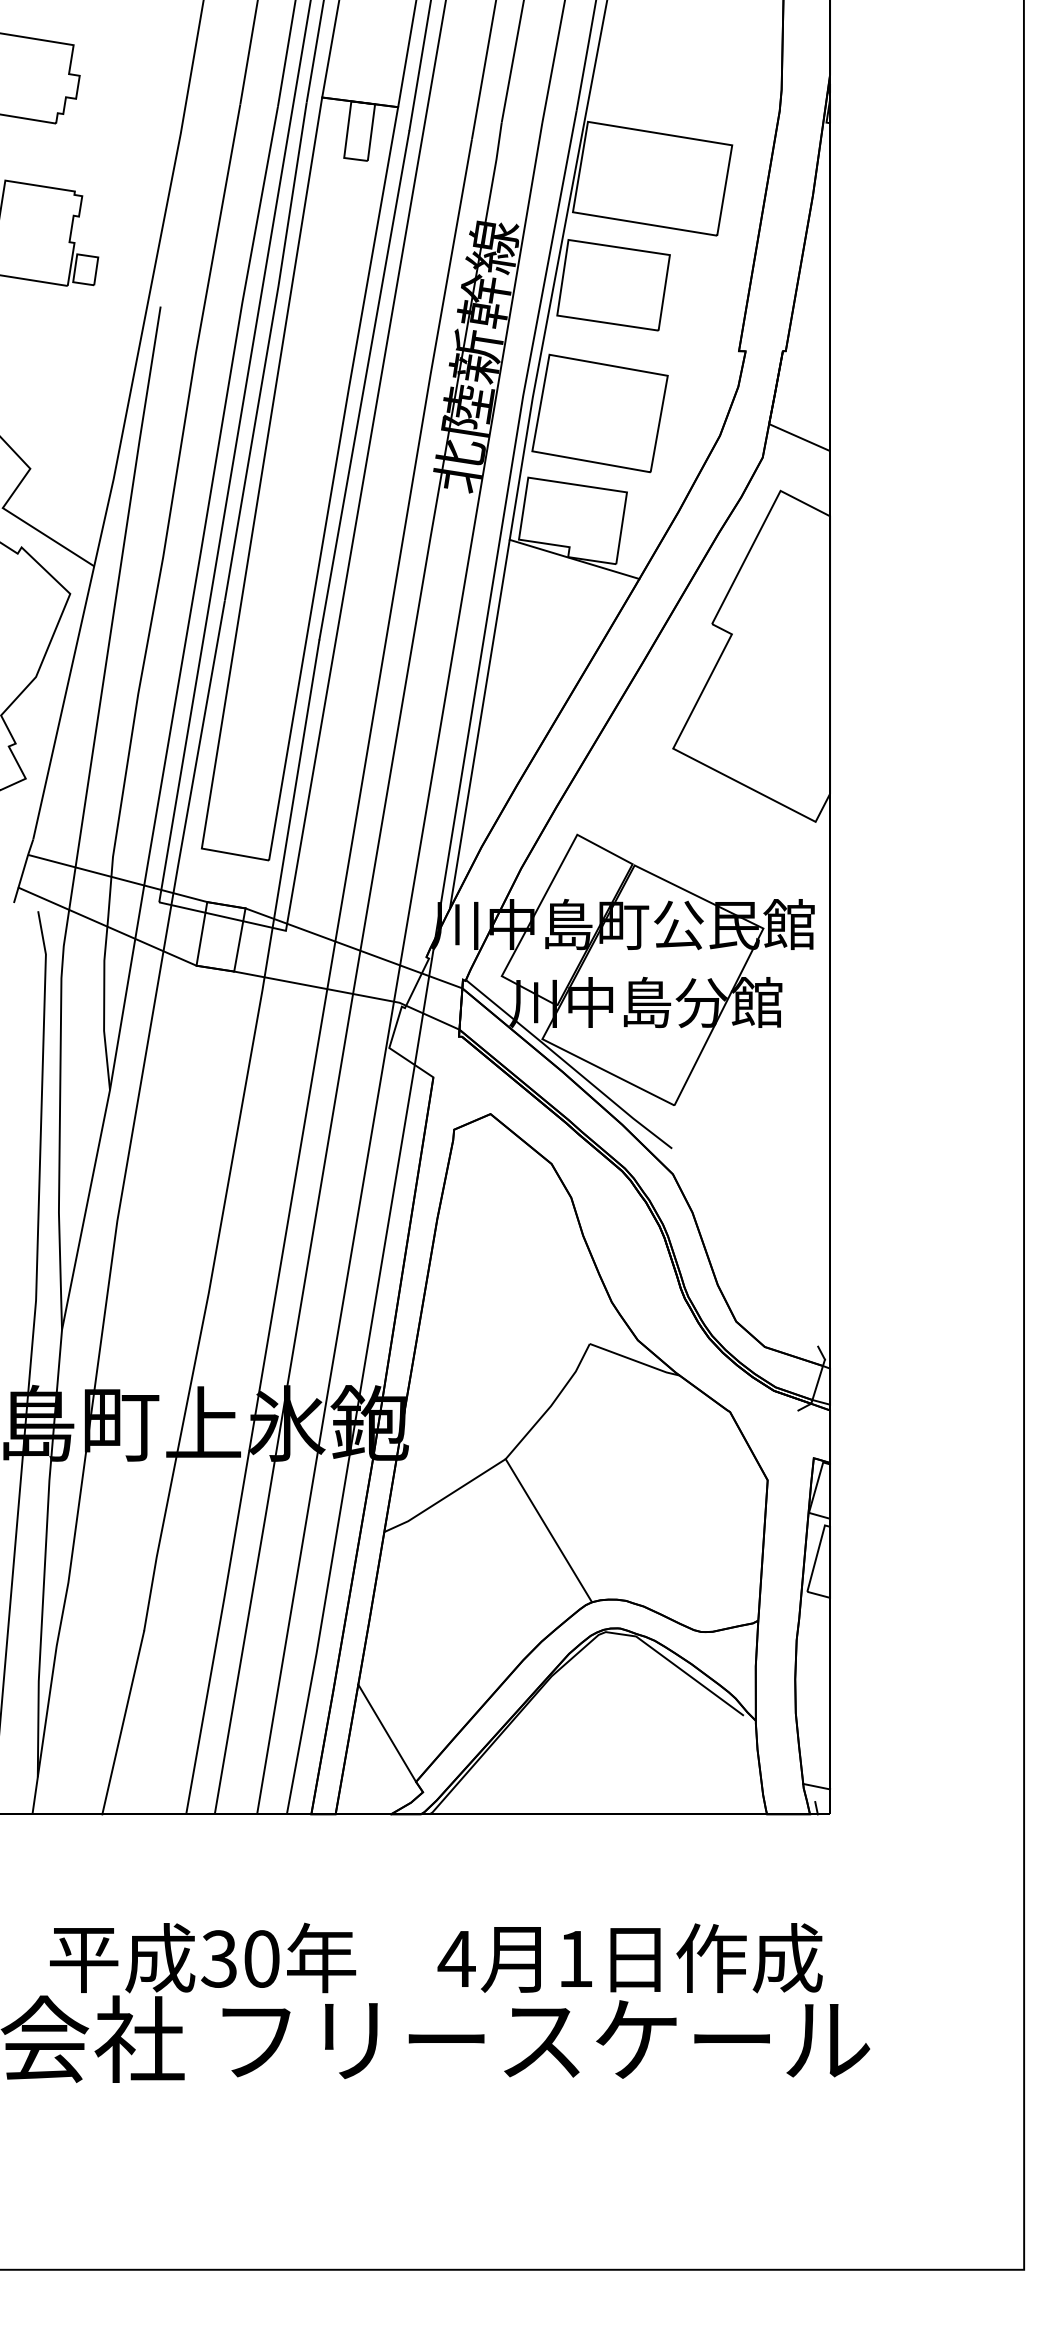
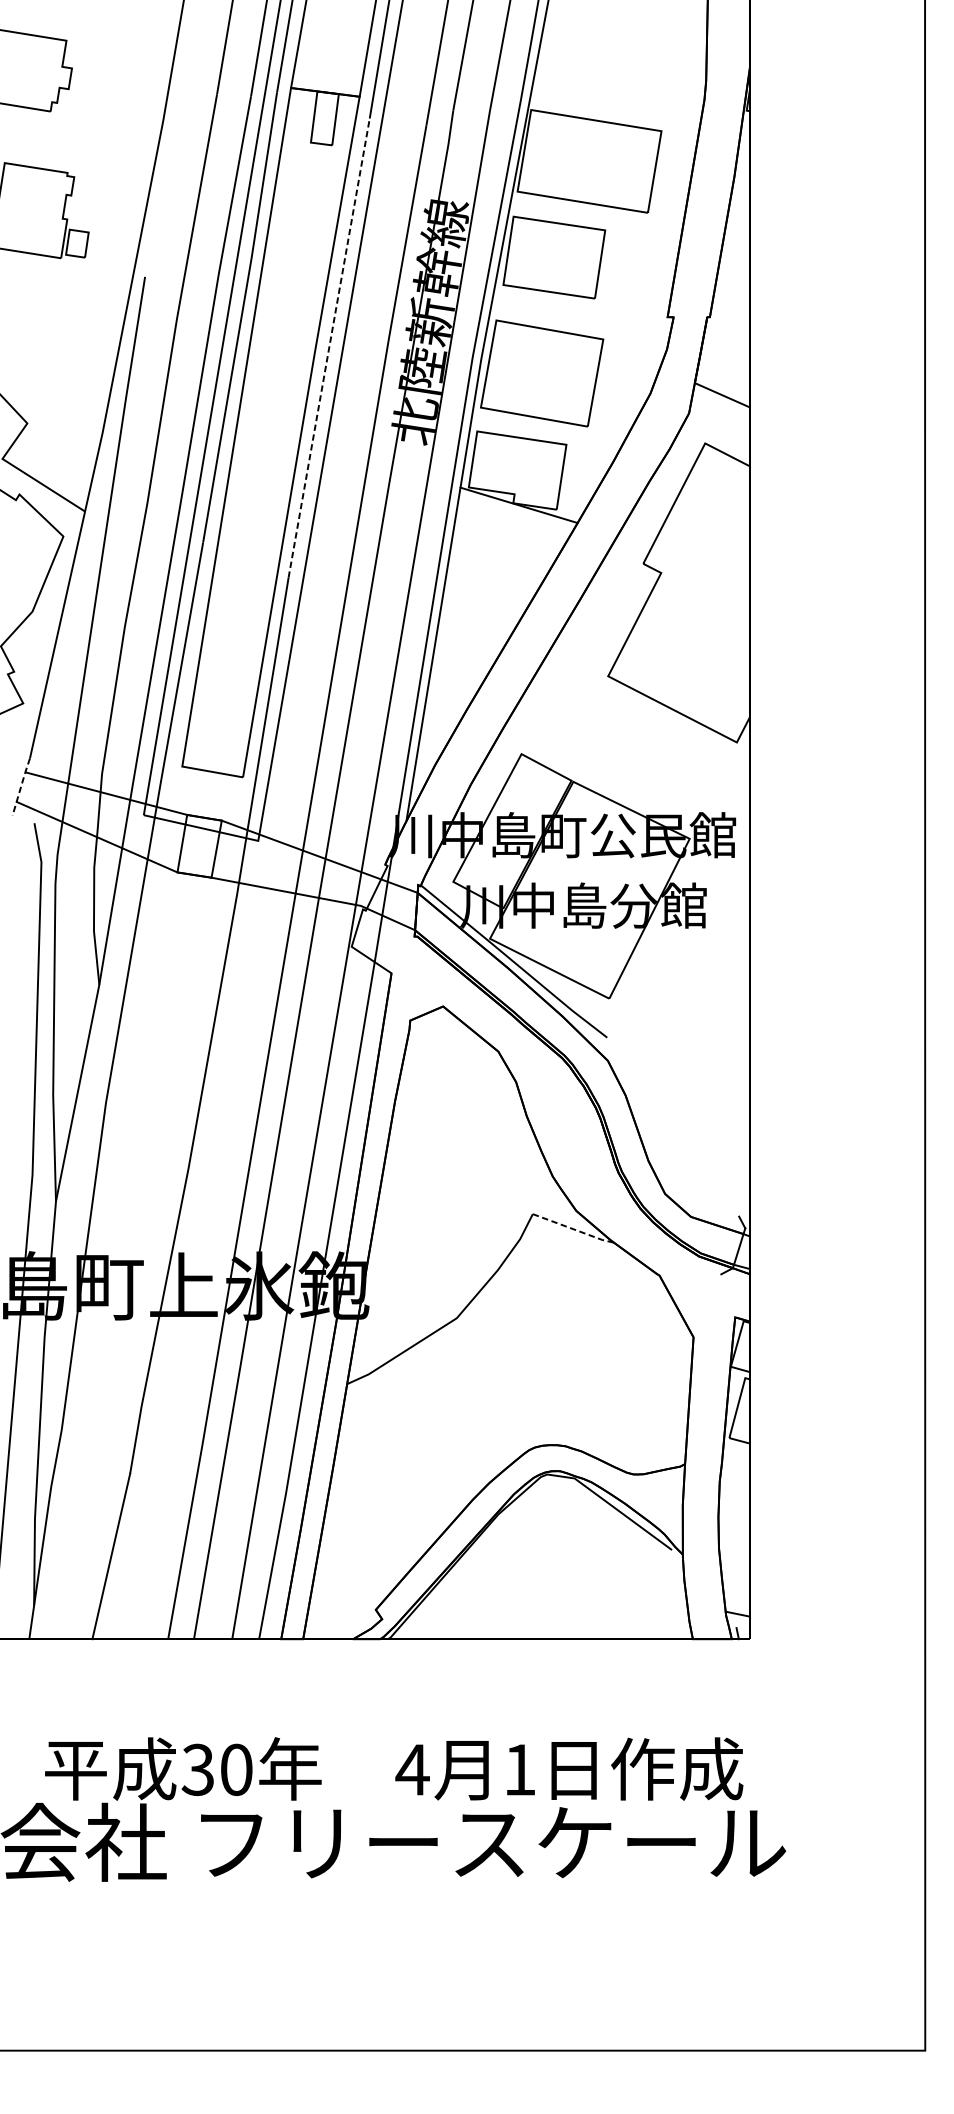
line: (364, 384) -> (329, 347), solid -> dashed
line: (23, 870) -> (21, 786), solid -> dashed
line: (635, 1360) -> (574, 1229), solid -> dashed
line: (548, 1530) -> (495, 1382), removed
line: (387, 1732) -> (350, 1565), removed

